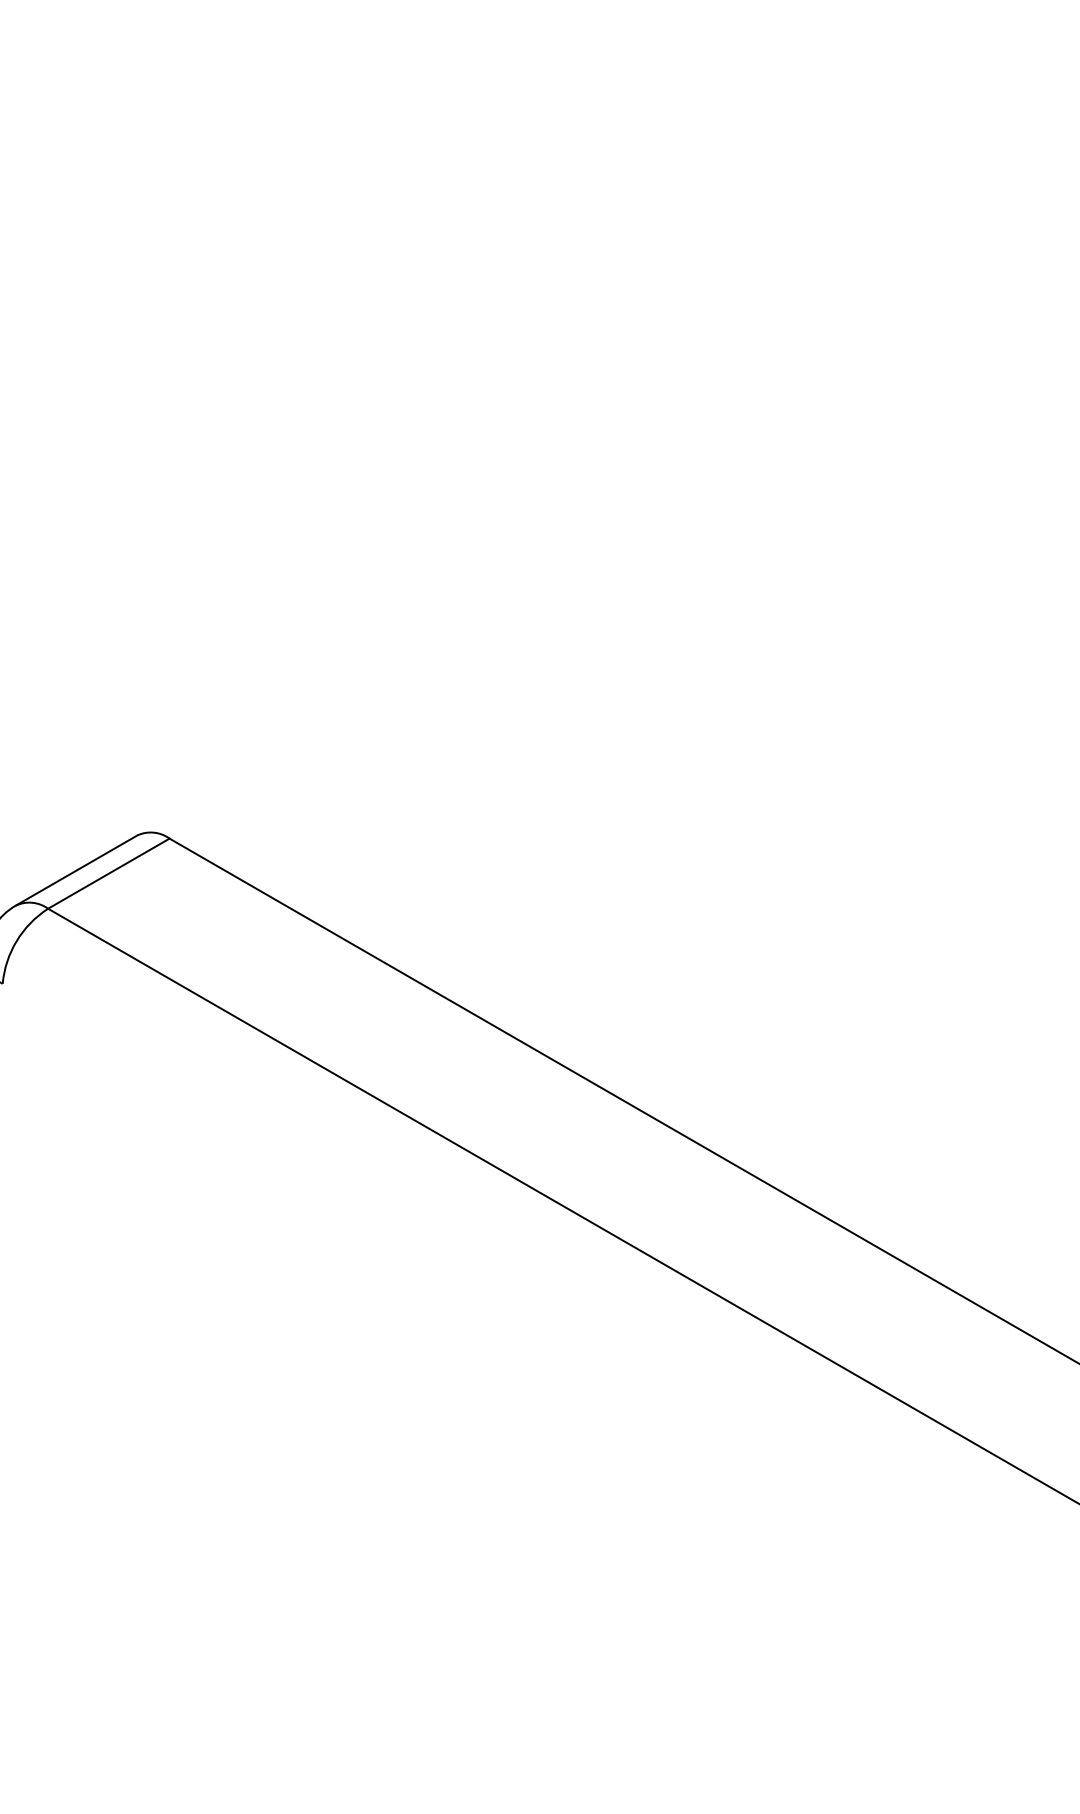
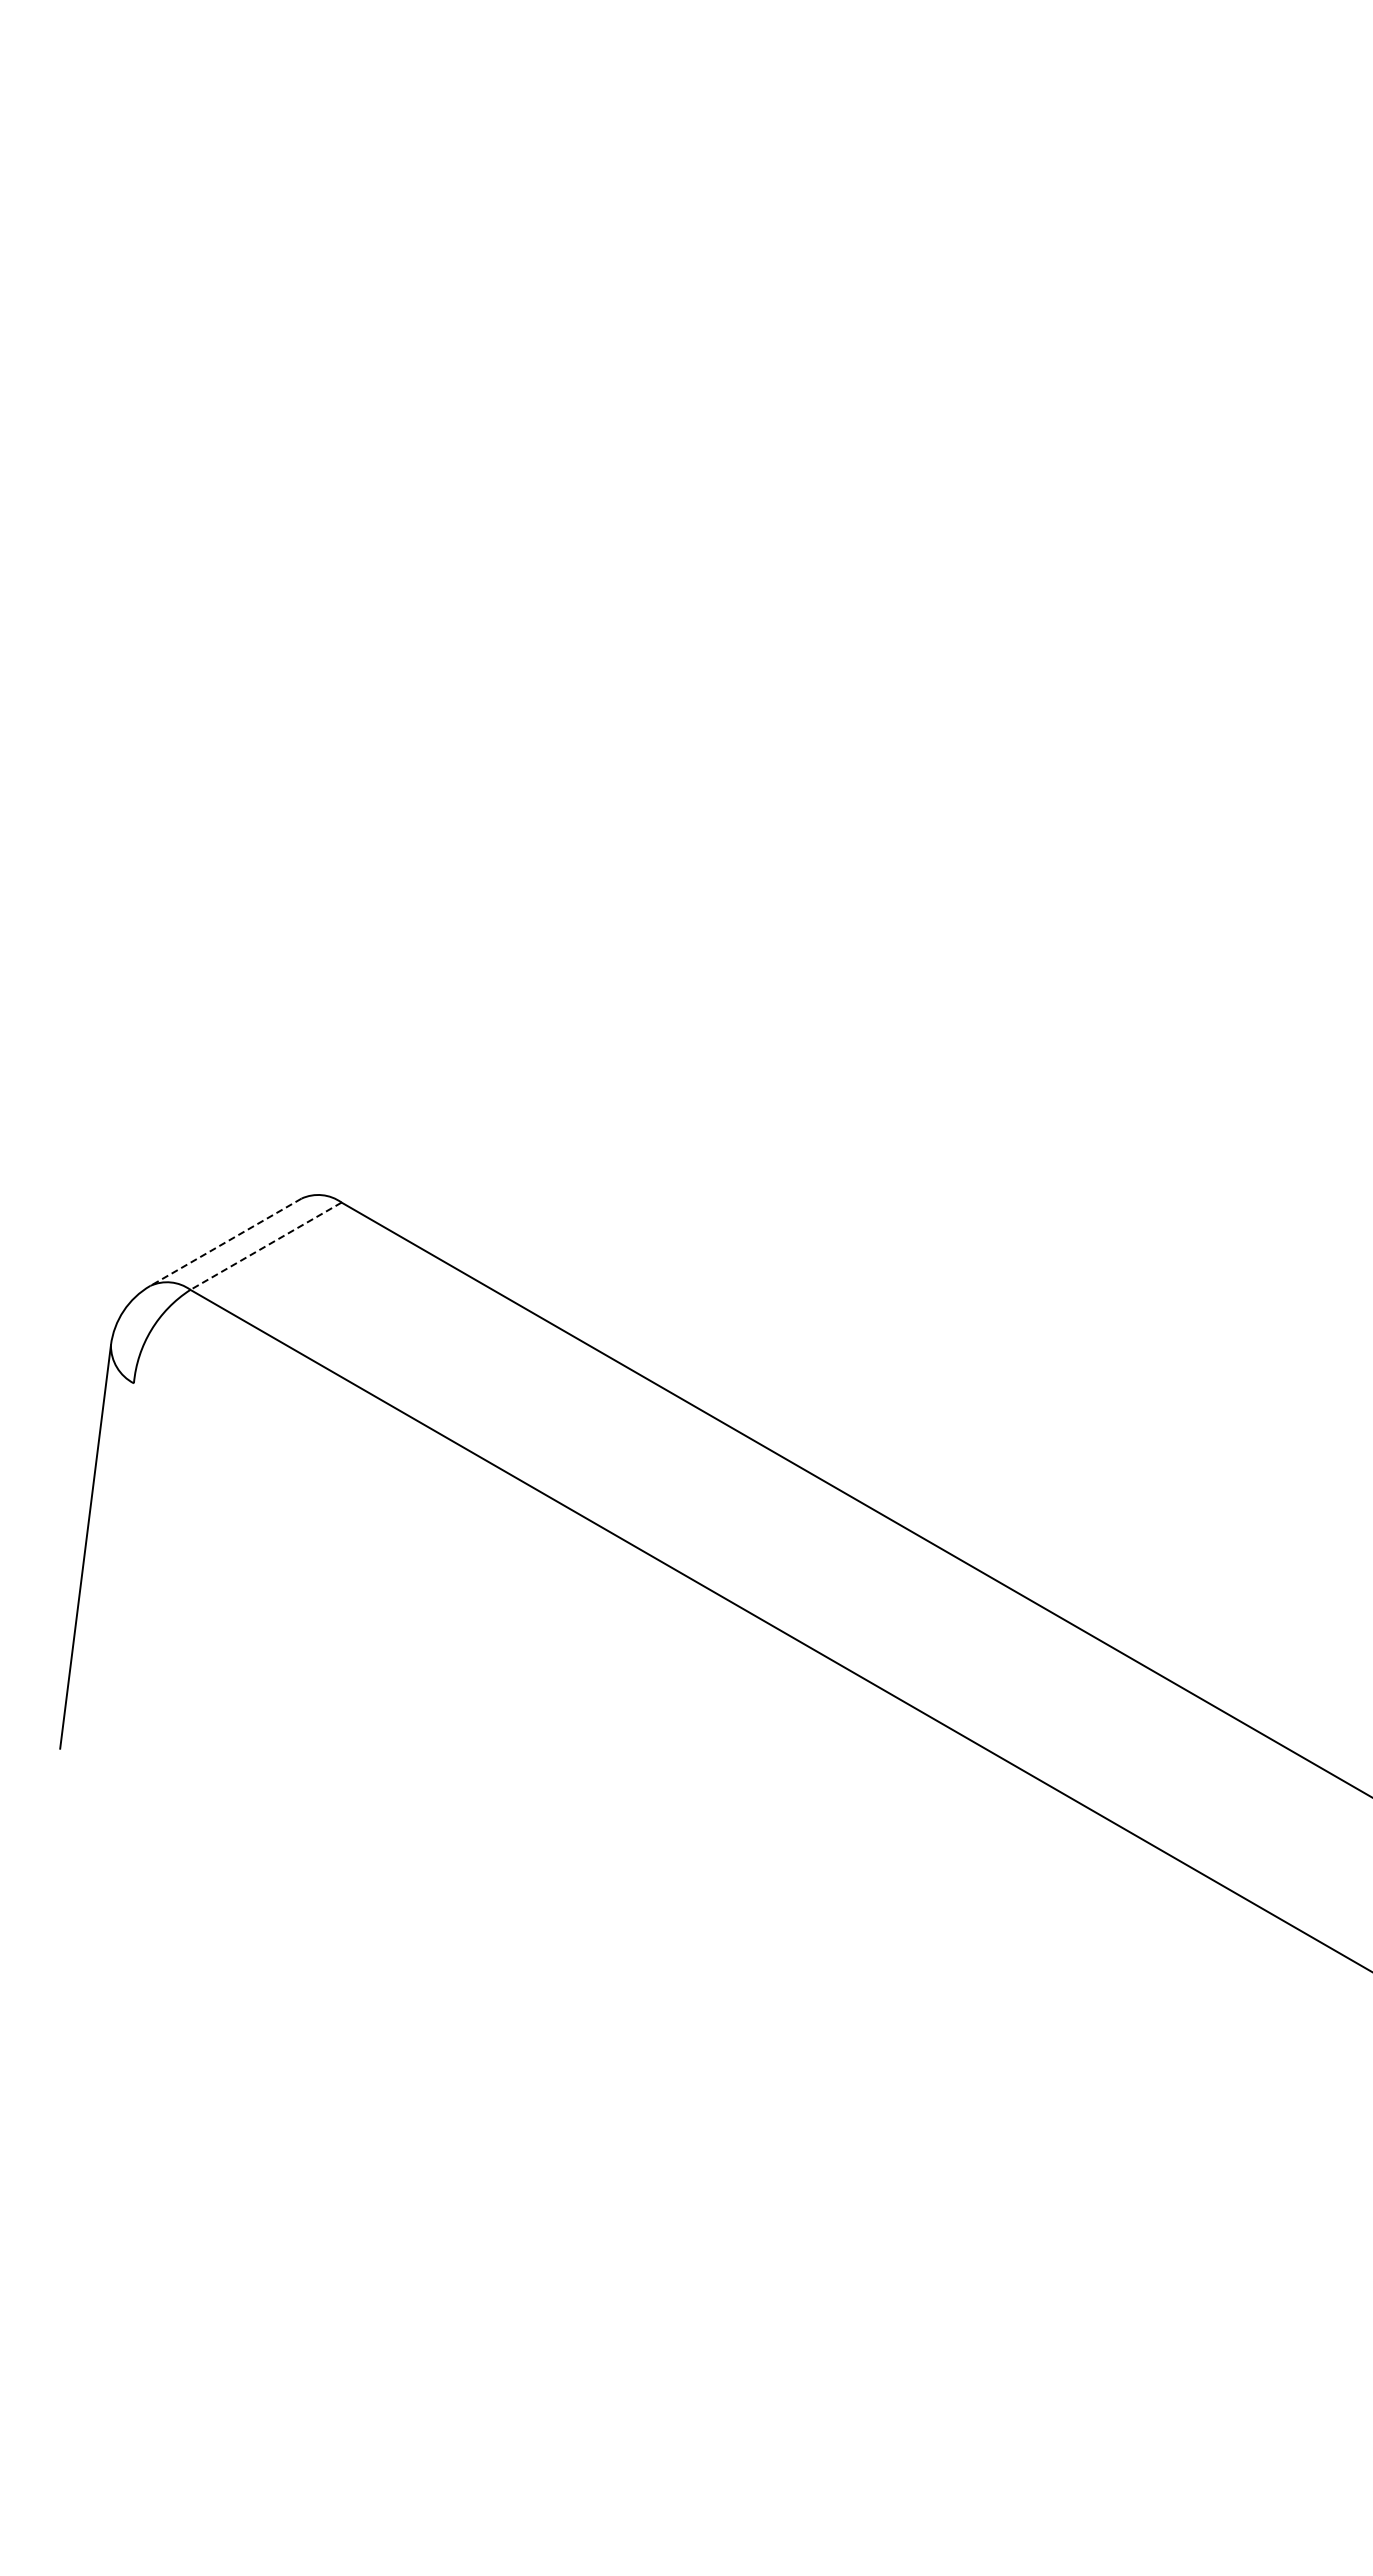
line: (76, 870) -> (225, 1242), solid -> dashed
line: (108, 873) -> (265, 1246), solid -> dashed

